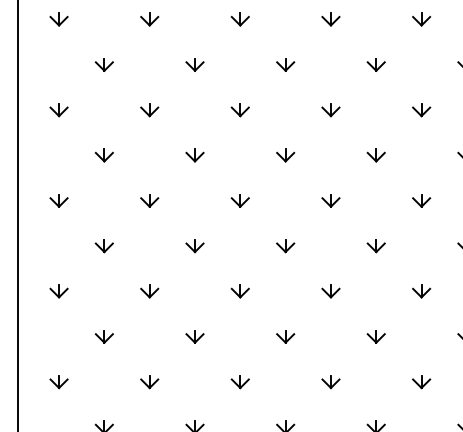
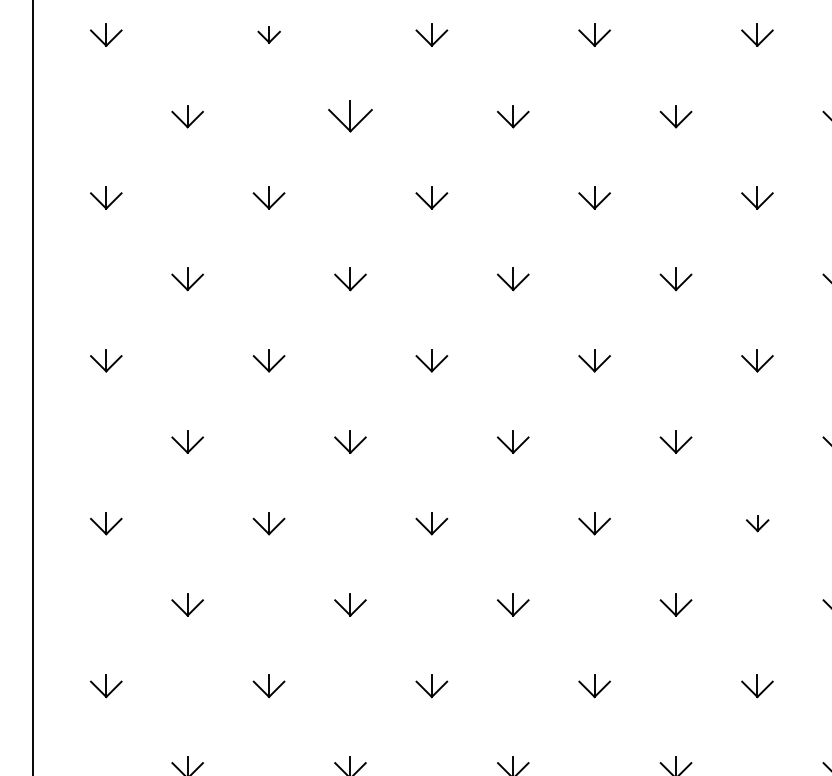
part: (149, 19) -> (268, 35), size x0.7
part: (194, 64) -> (349, 115), size x1.4
part: (421, 291) -> (757, 523), size x0.7

